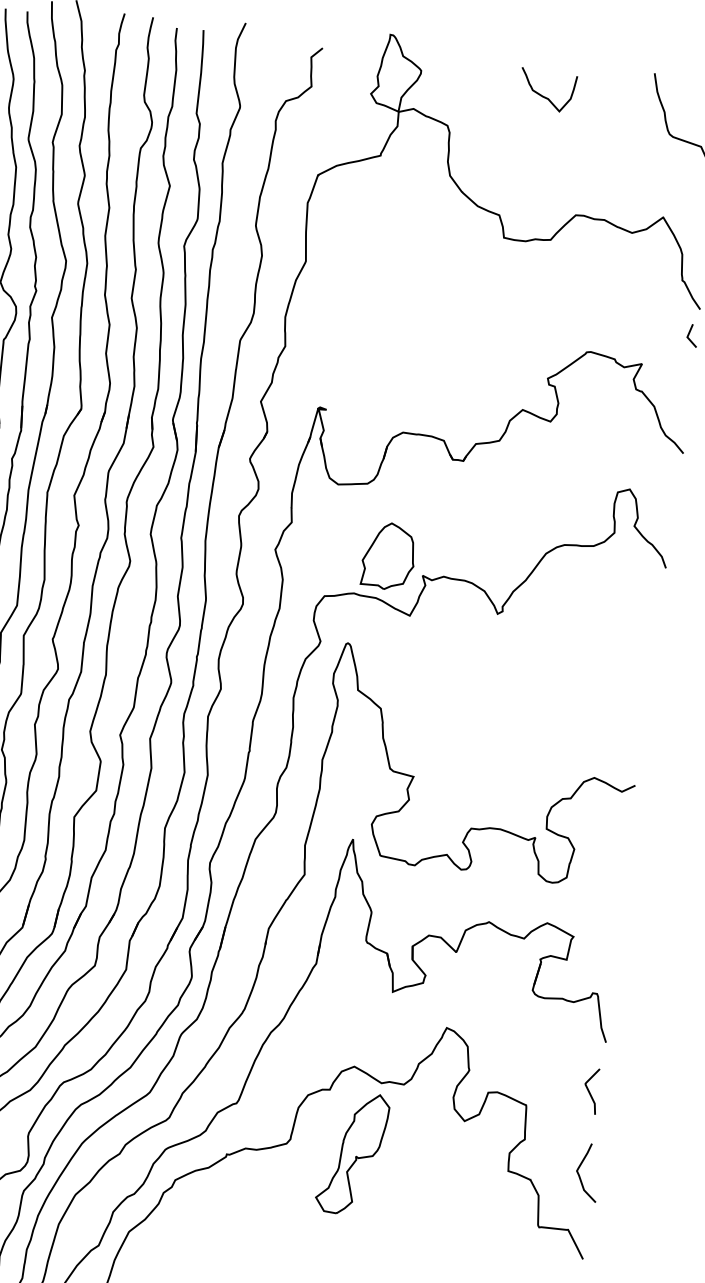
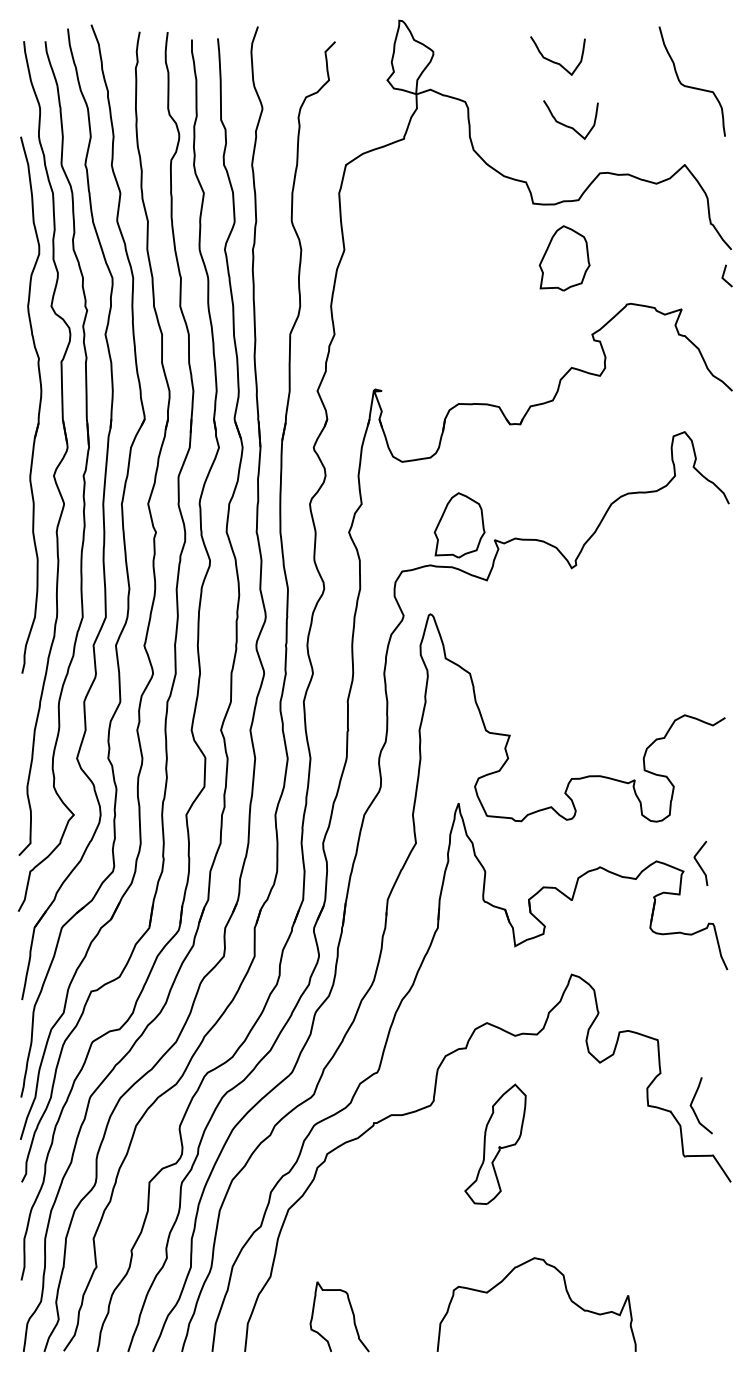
curve: (548, 162) -> (567, 125), added
part: (529, 297) -> (564, 258), added
curve: (589, 1090) -> (699, 863), moved
part: (352, 1152) -> (495, 1143), moved
curve: (580, 1175) -> (694, 1109), moved

